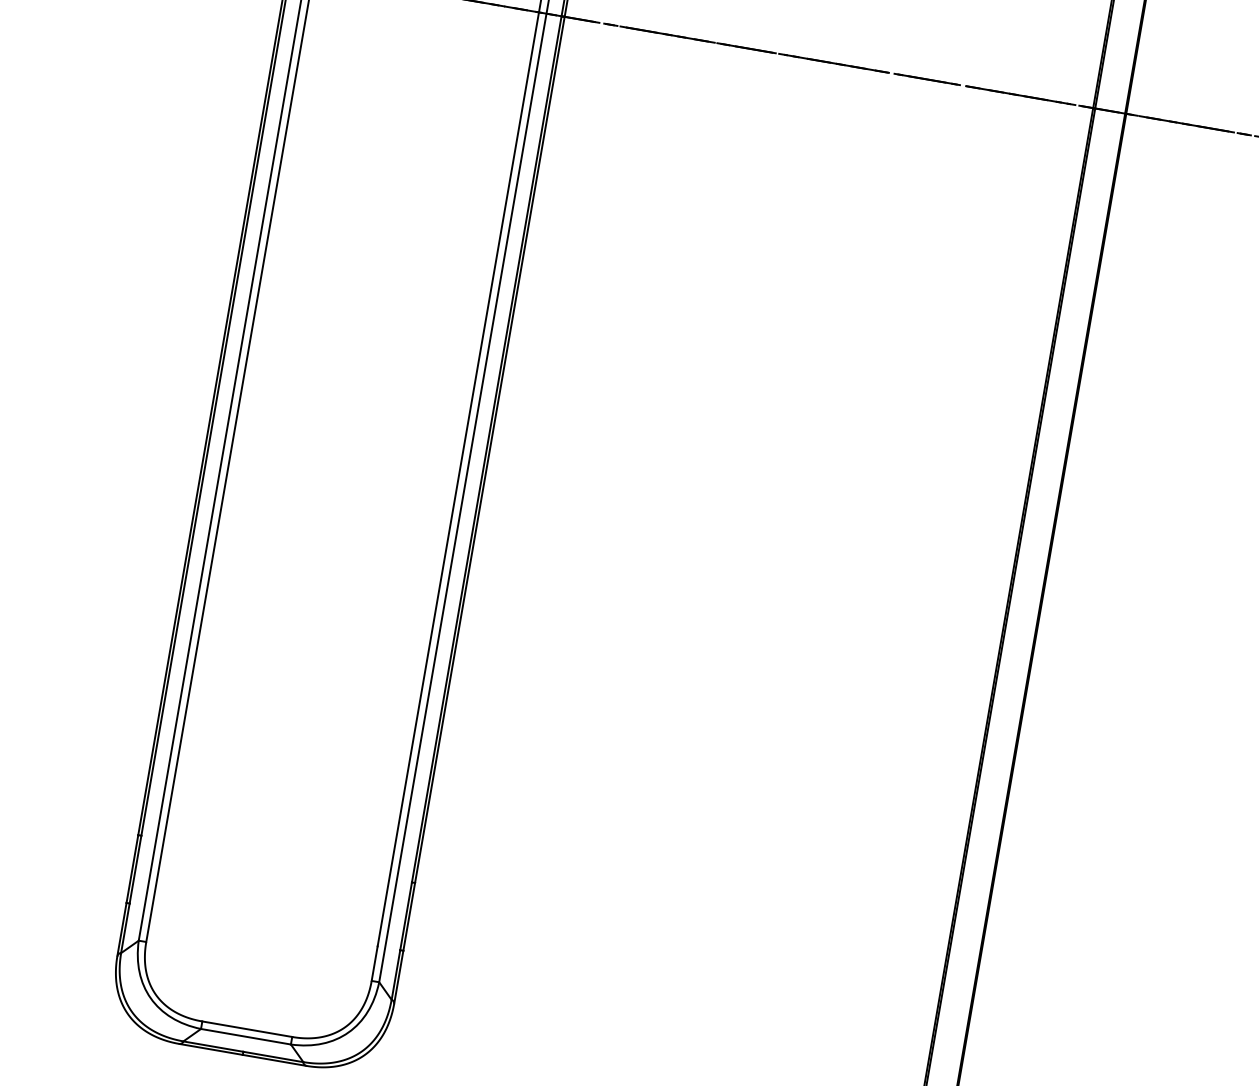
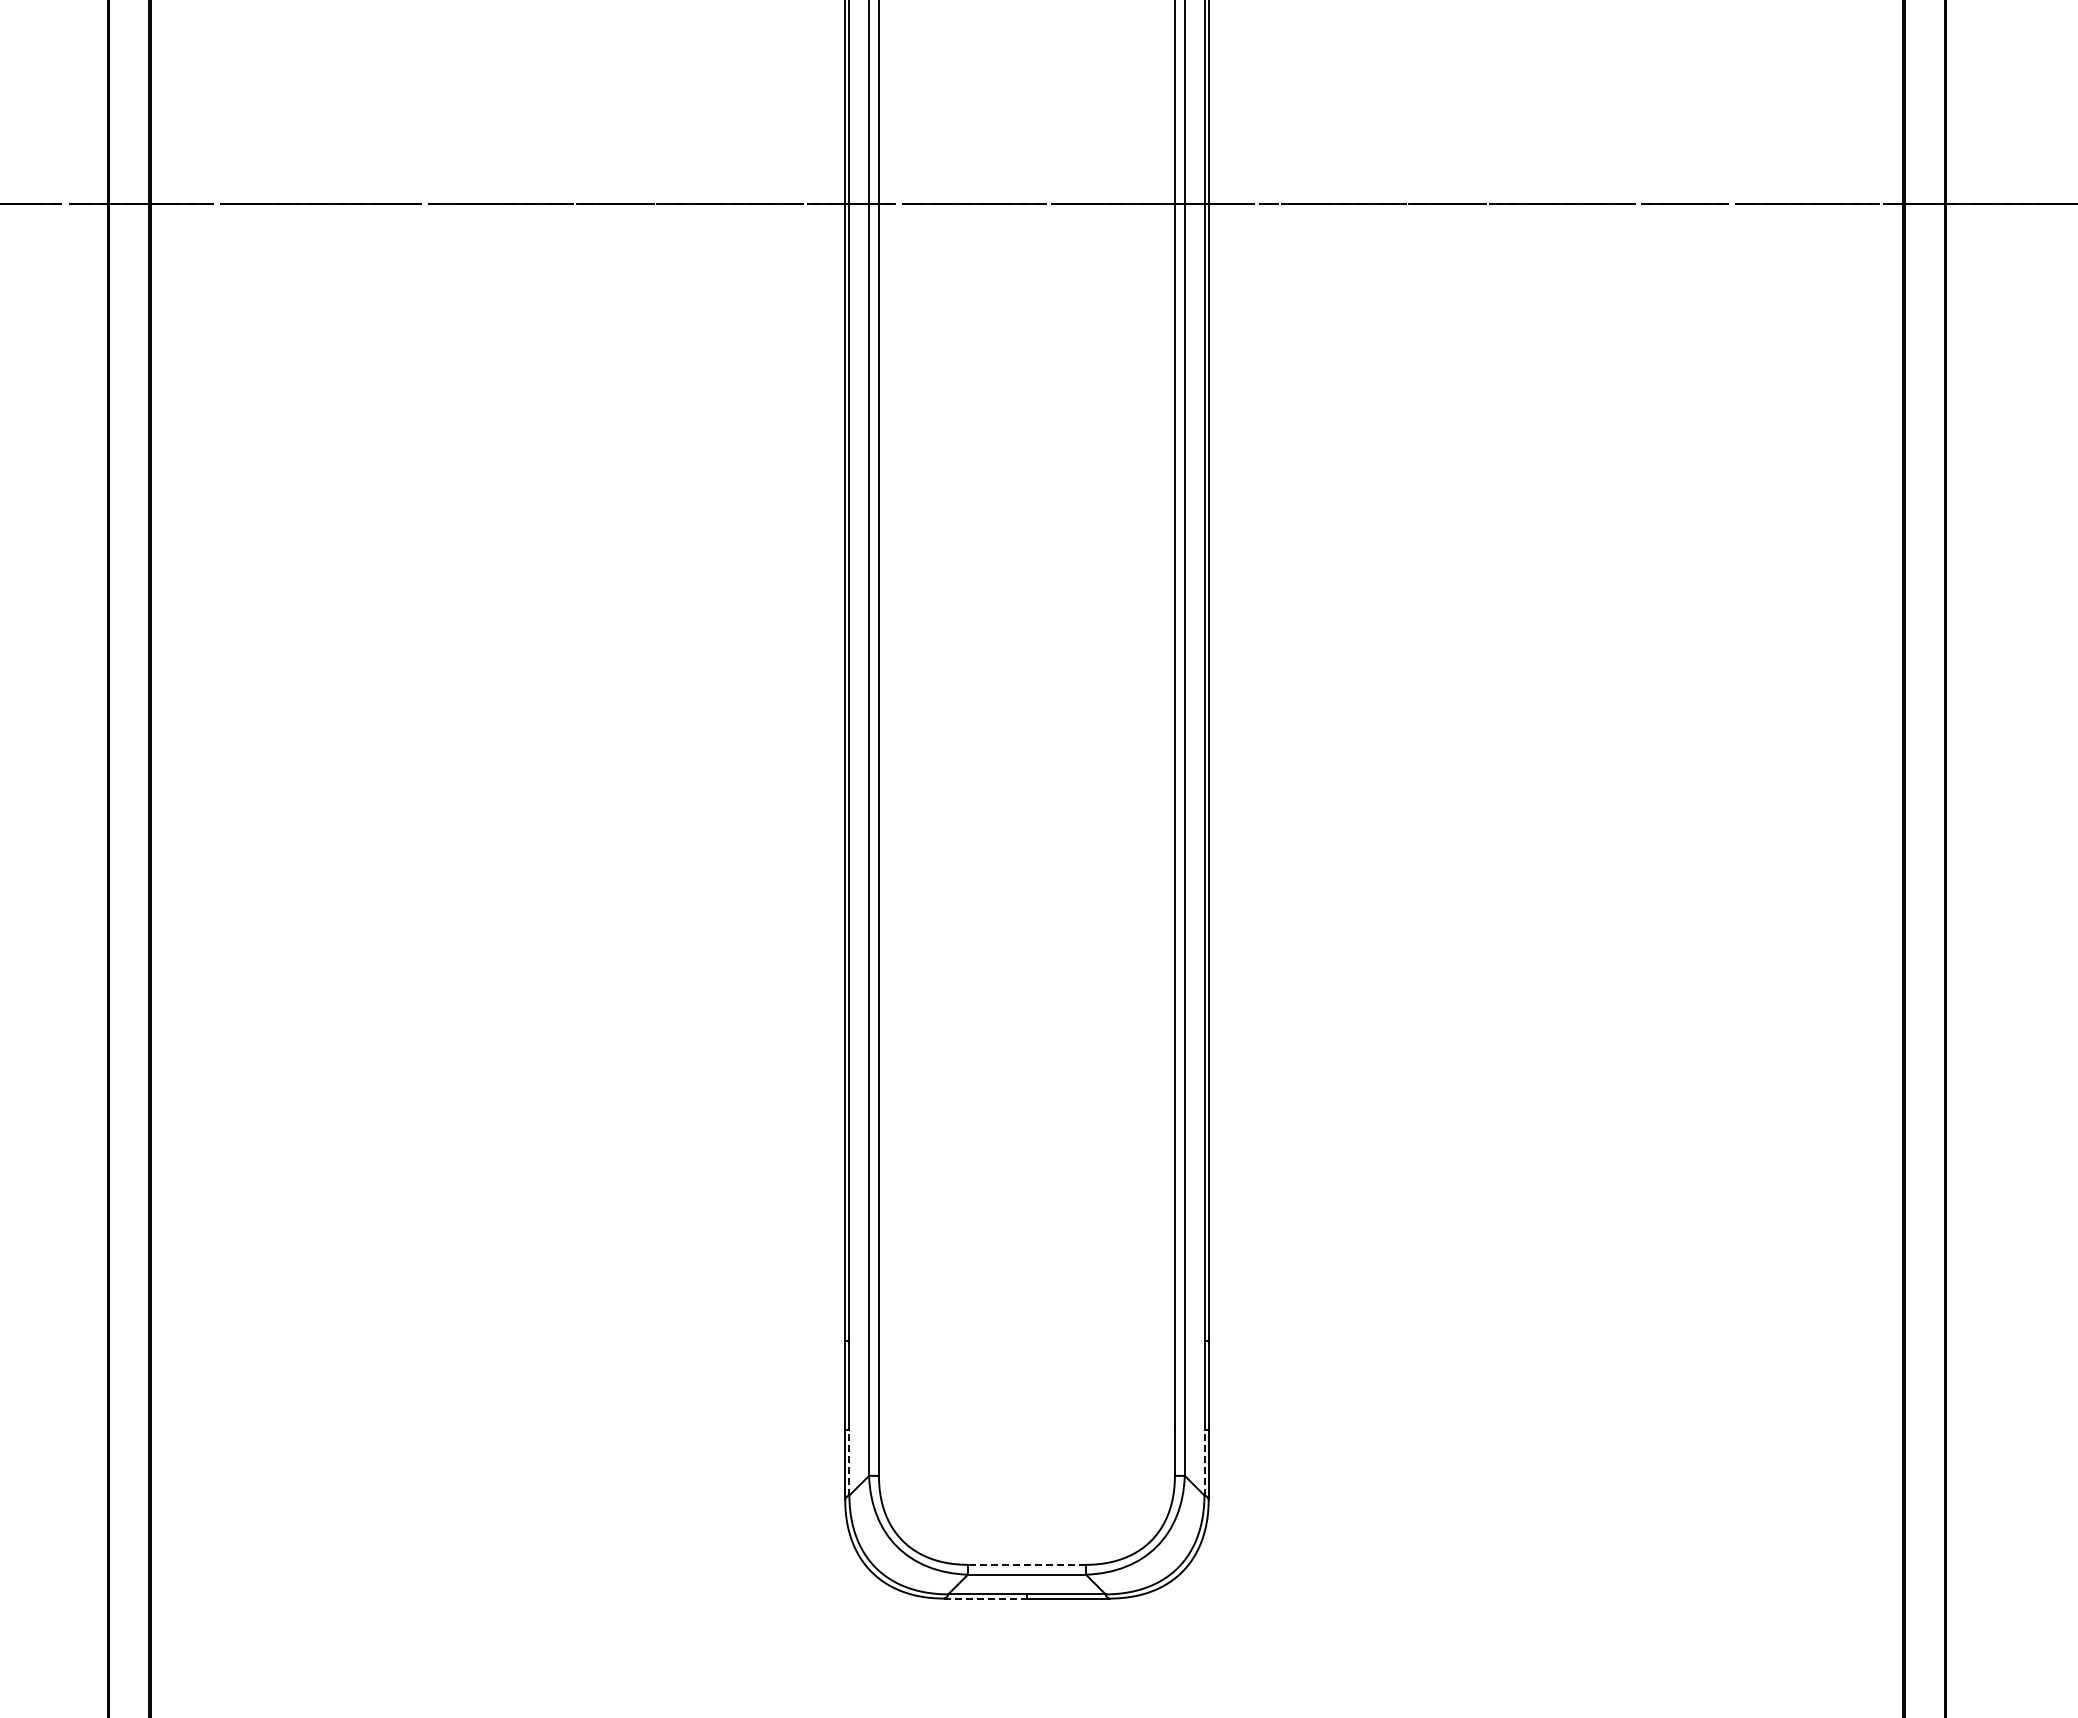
line: (125, 928) -> (849, 1463), solid -> dashed
line: (395, 975) -> (1204, 1463), solid -> dashed
line: (246, 1028) -> (1026, 1564), solid -> dashed
line: (212, 1049) -> (986, 1598), solid -> dashed

